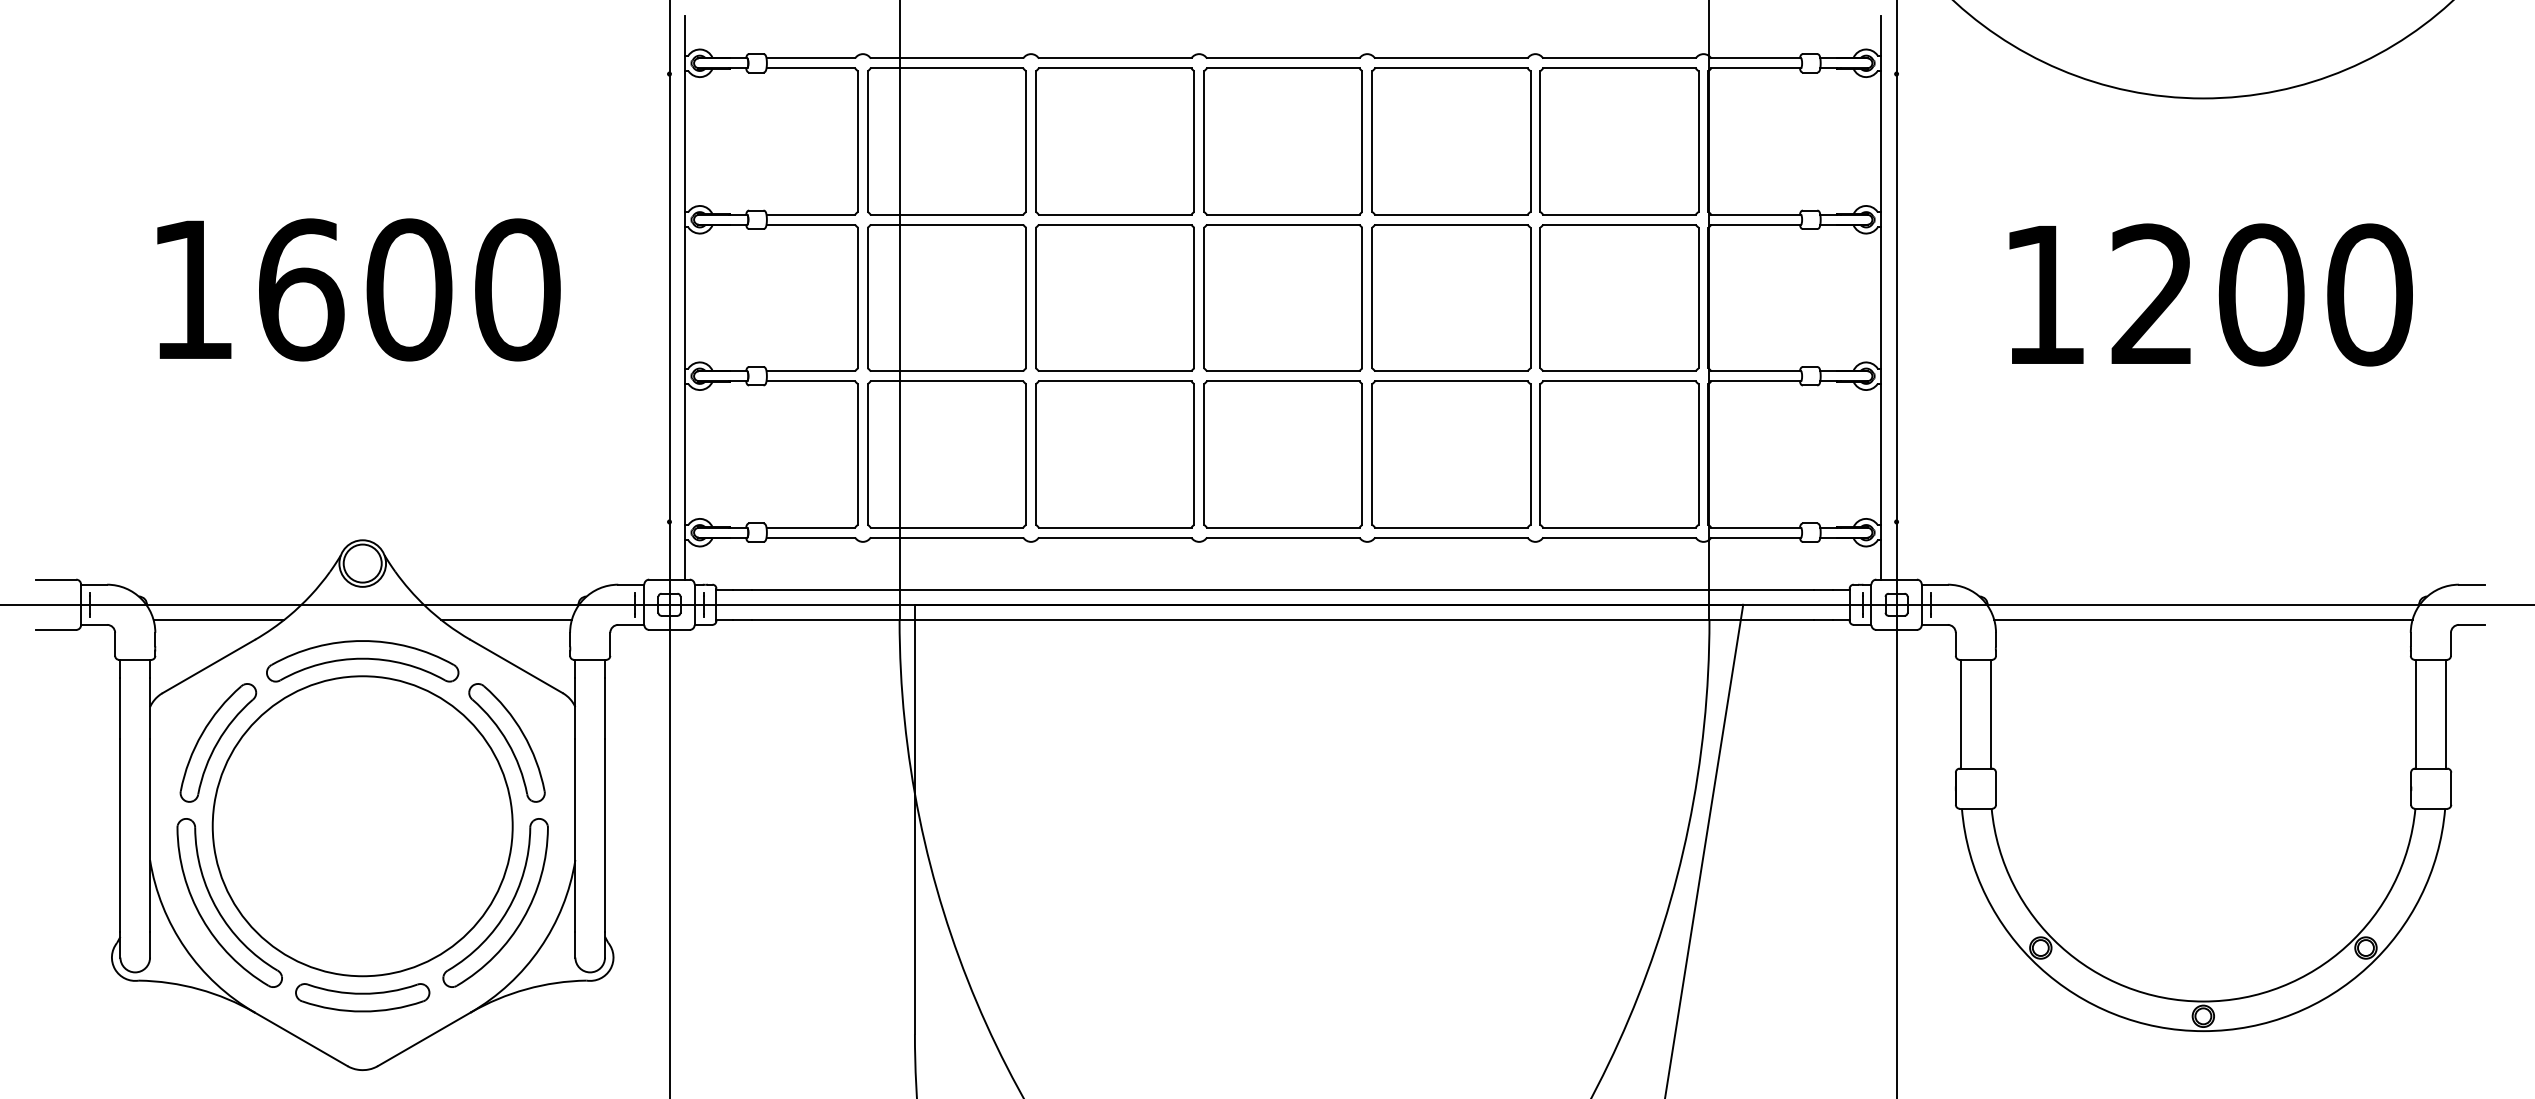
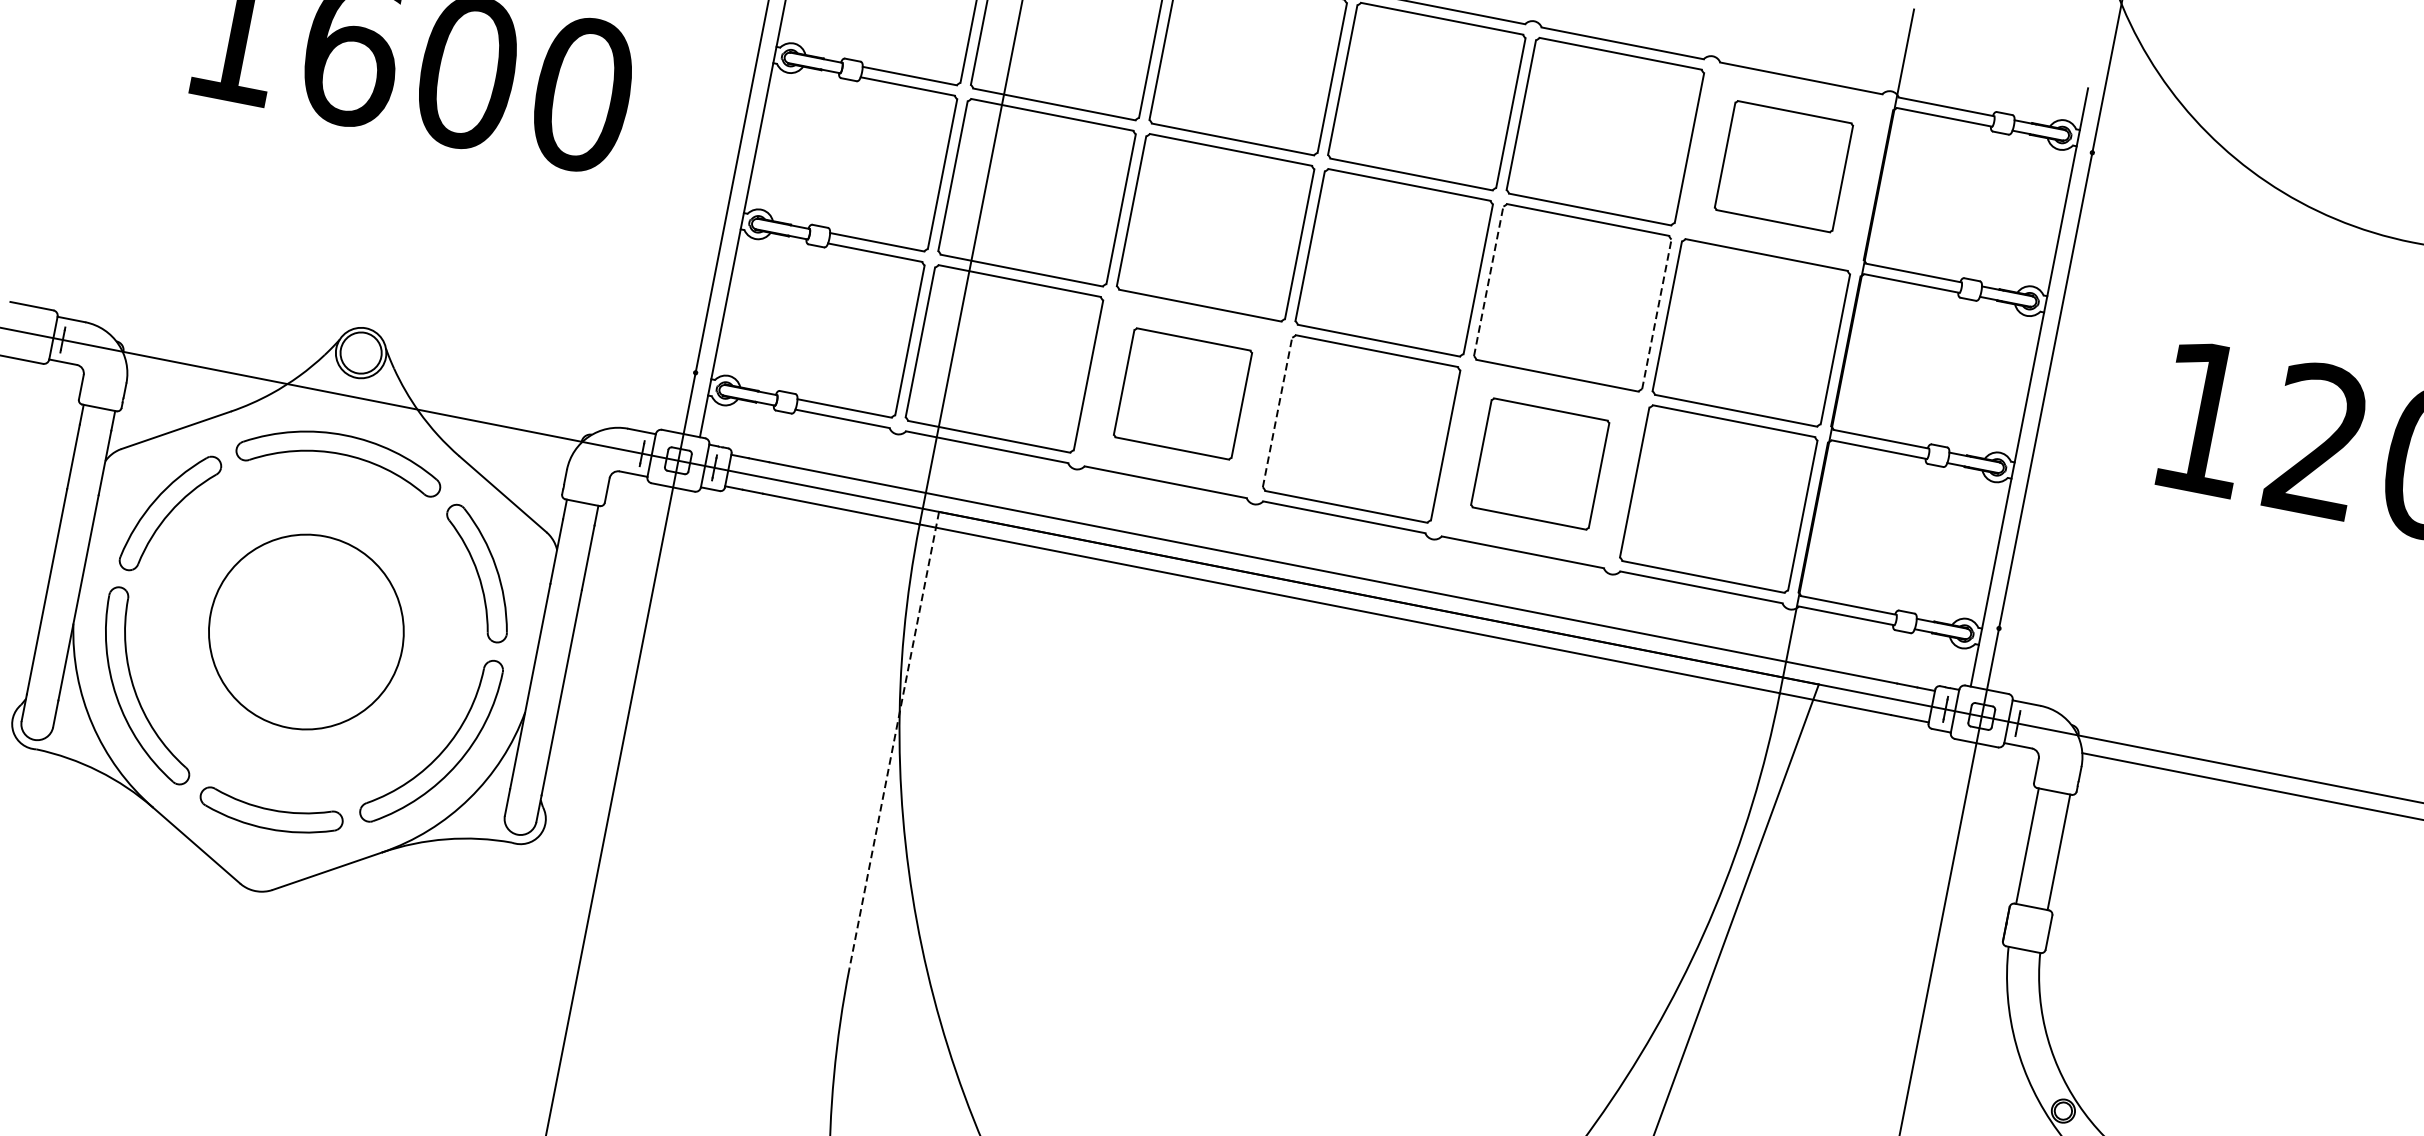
part: (1619, 141) -> (1783, 166), size x0.7
line: (1372, 297) -> (1489, 280), solid -> dashed
line: (1530, 297) -> (1656, 313), solid -> dashed
line: (1204, 453) -> (1278, 411), solid -> dashed
part: (1114, 454) -> (1182, 393), size x0.7
part: (1451, 454) -> (1540, 464), size x0.7
line: (218, 620) -> (196, 383), removed
line: (506, 620) -> (501, 443), removed
line: (914, 819) -> (893, 739), solid -> dashed
circle: (362, 826) -> (306, 632), size x0.6

